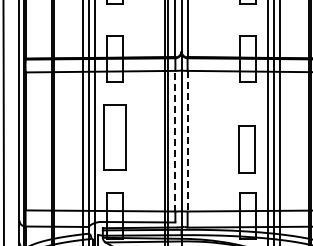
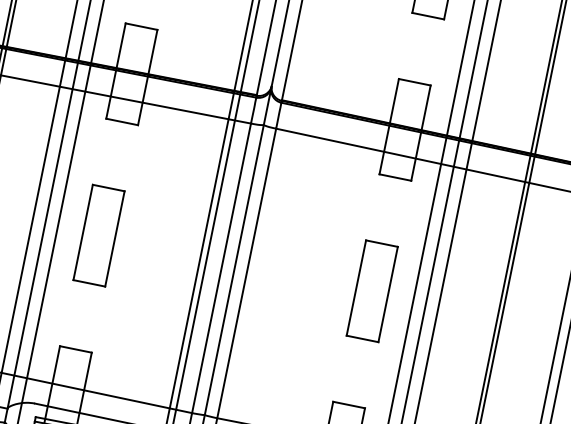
part: (114, 137) -> (97, 235), size x0.71
line: (175, 140) -> (222, 266), dashed -> solid
line: (187, 141) -> (246, 274), dashed -> solid
part: (246, 149) -> (371, 290), moved

